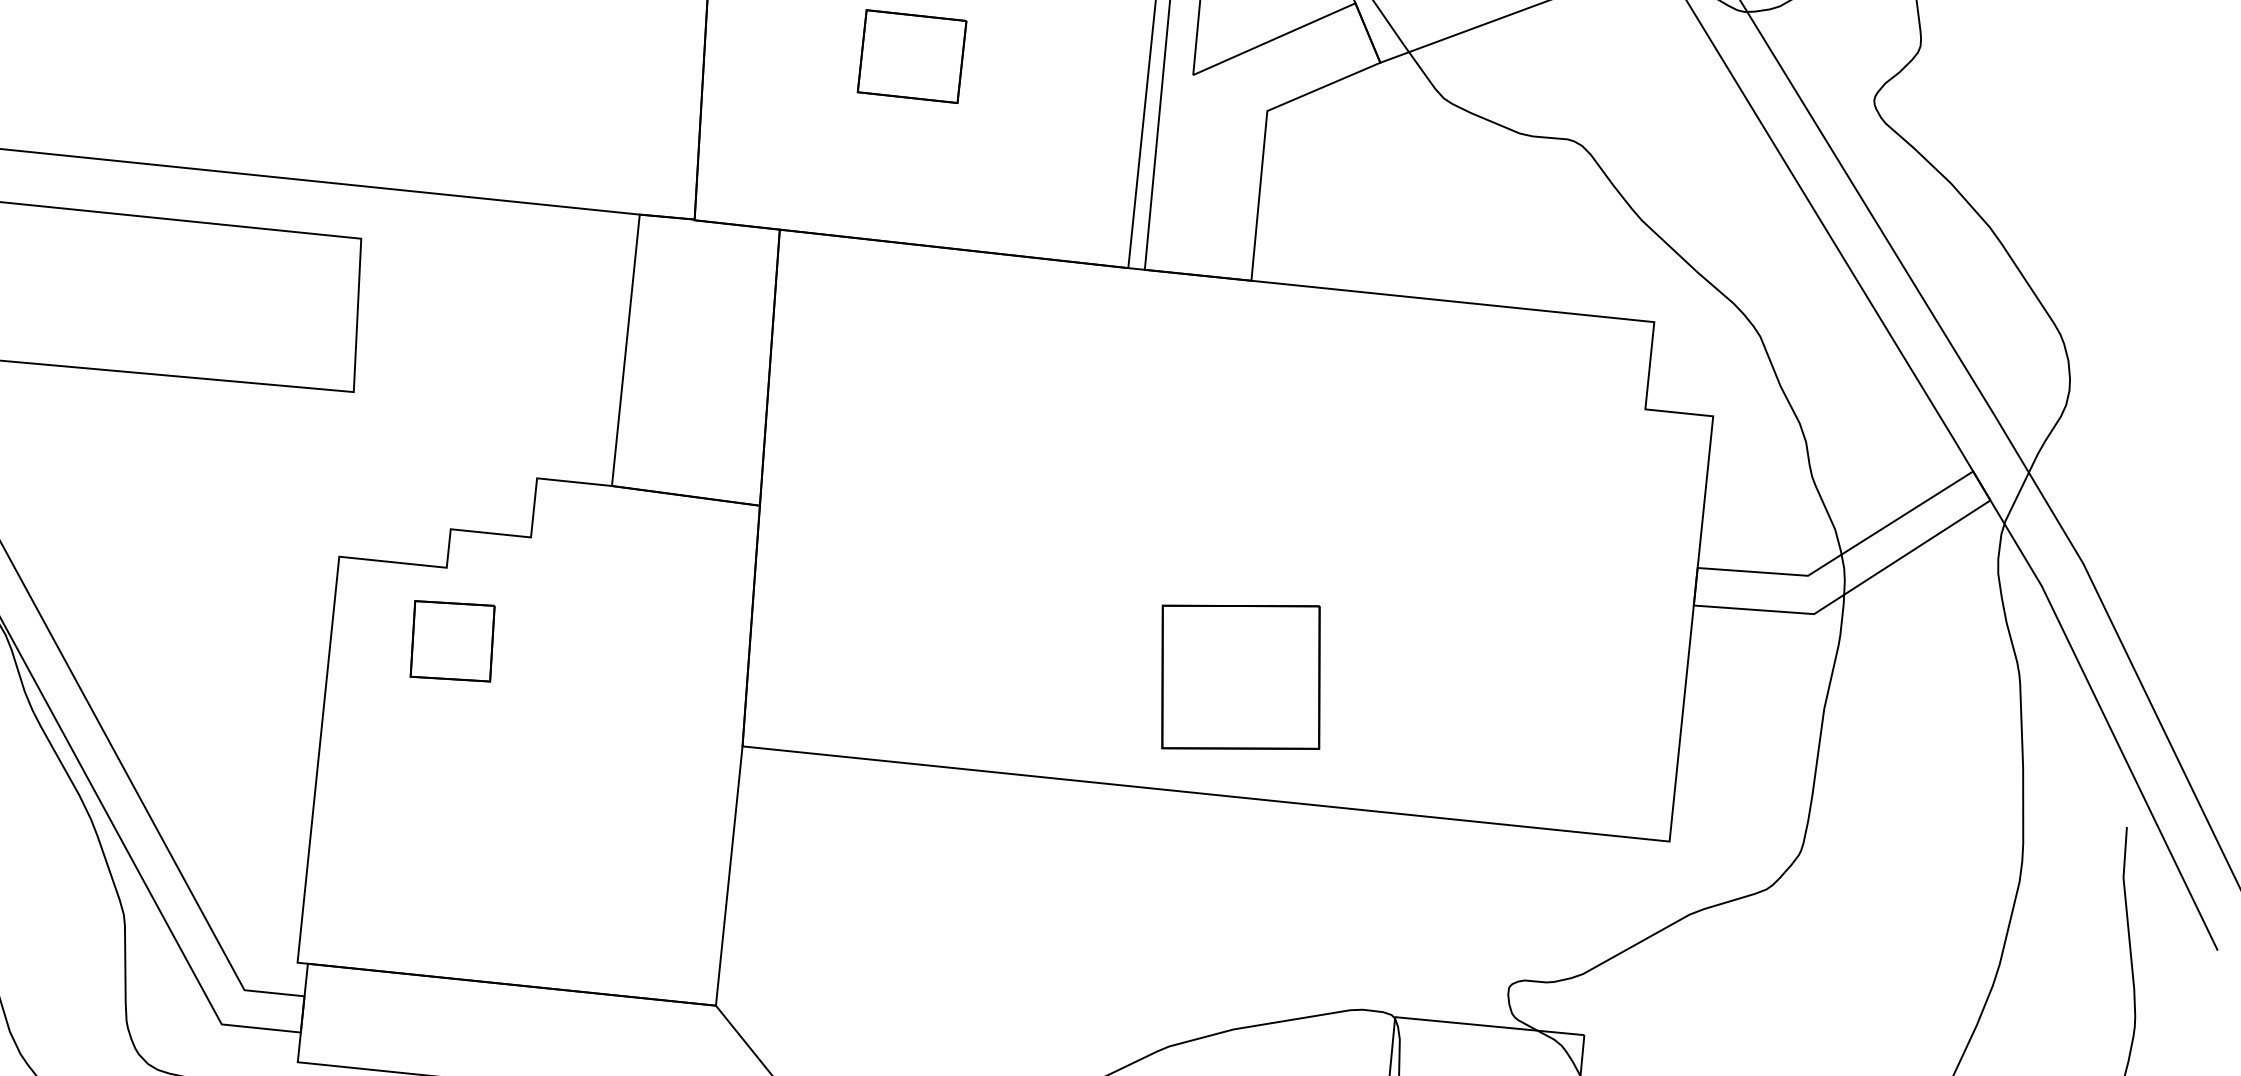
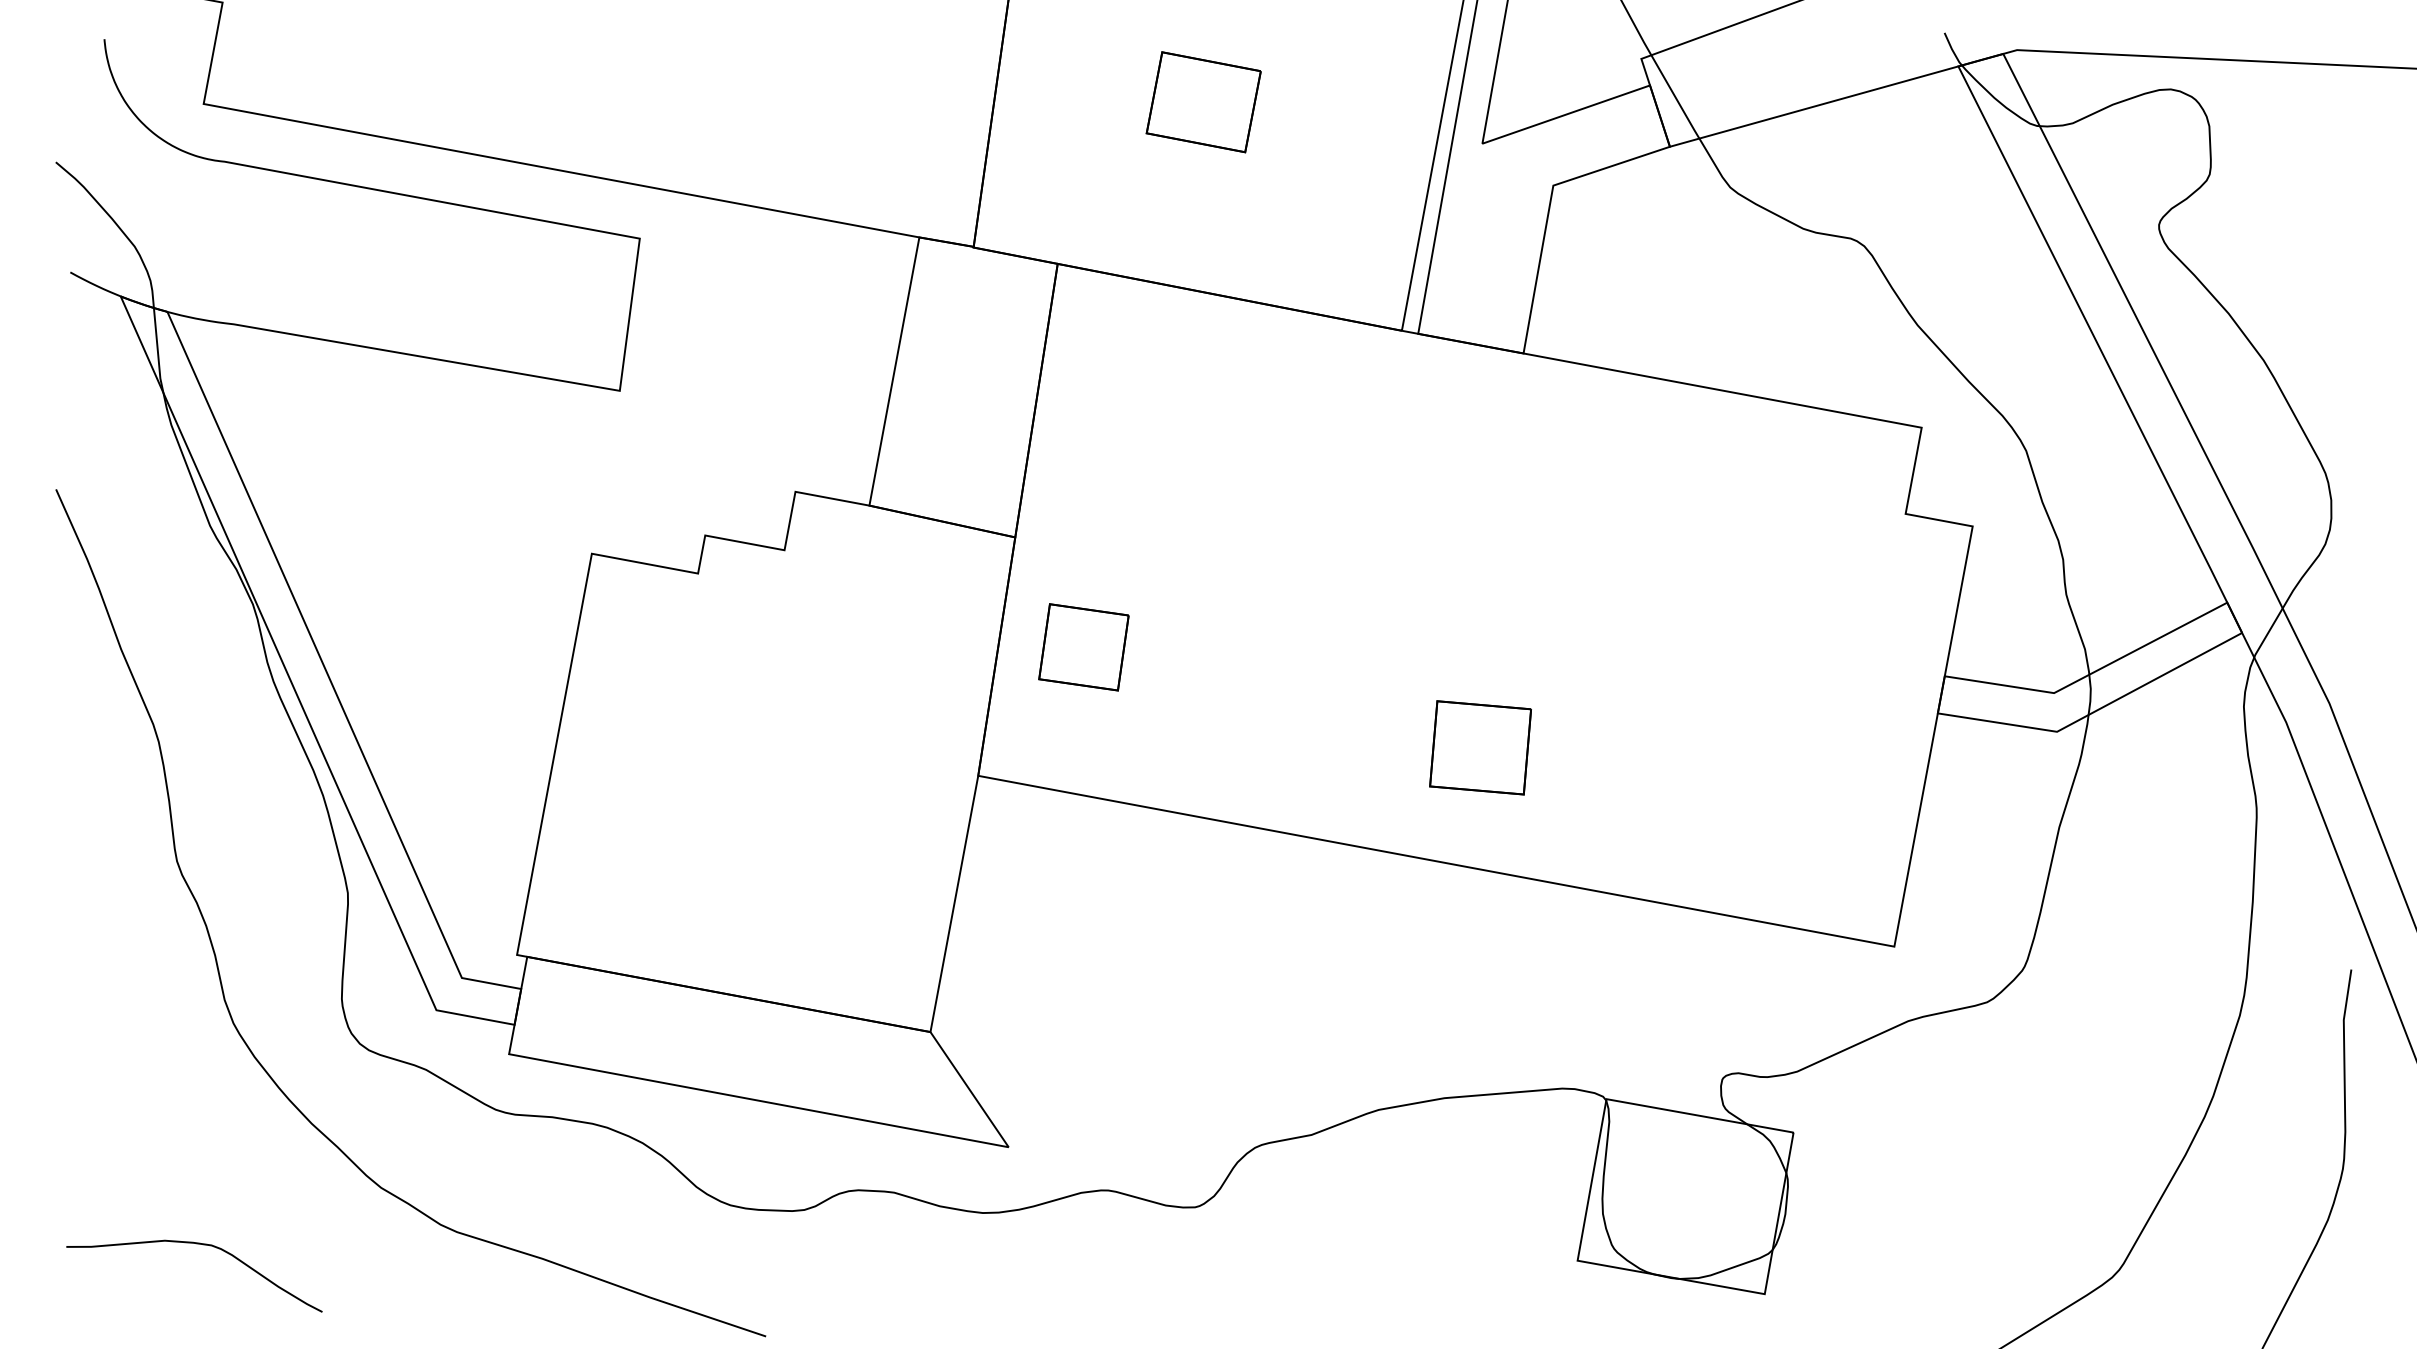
part: (452, 641) -> (1083, 647), moved
part: (1240, 677) -> (1480, 747), size x0.6

